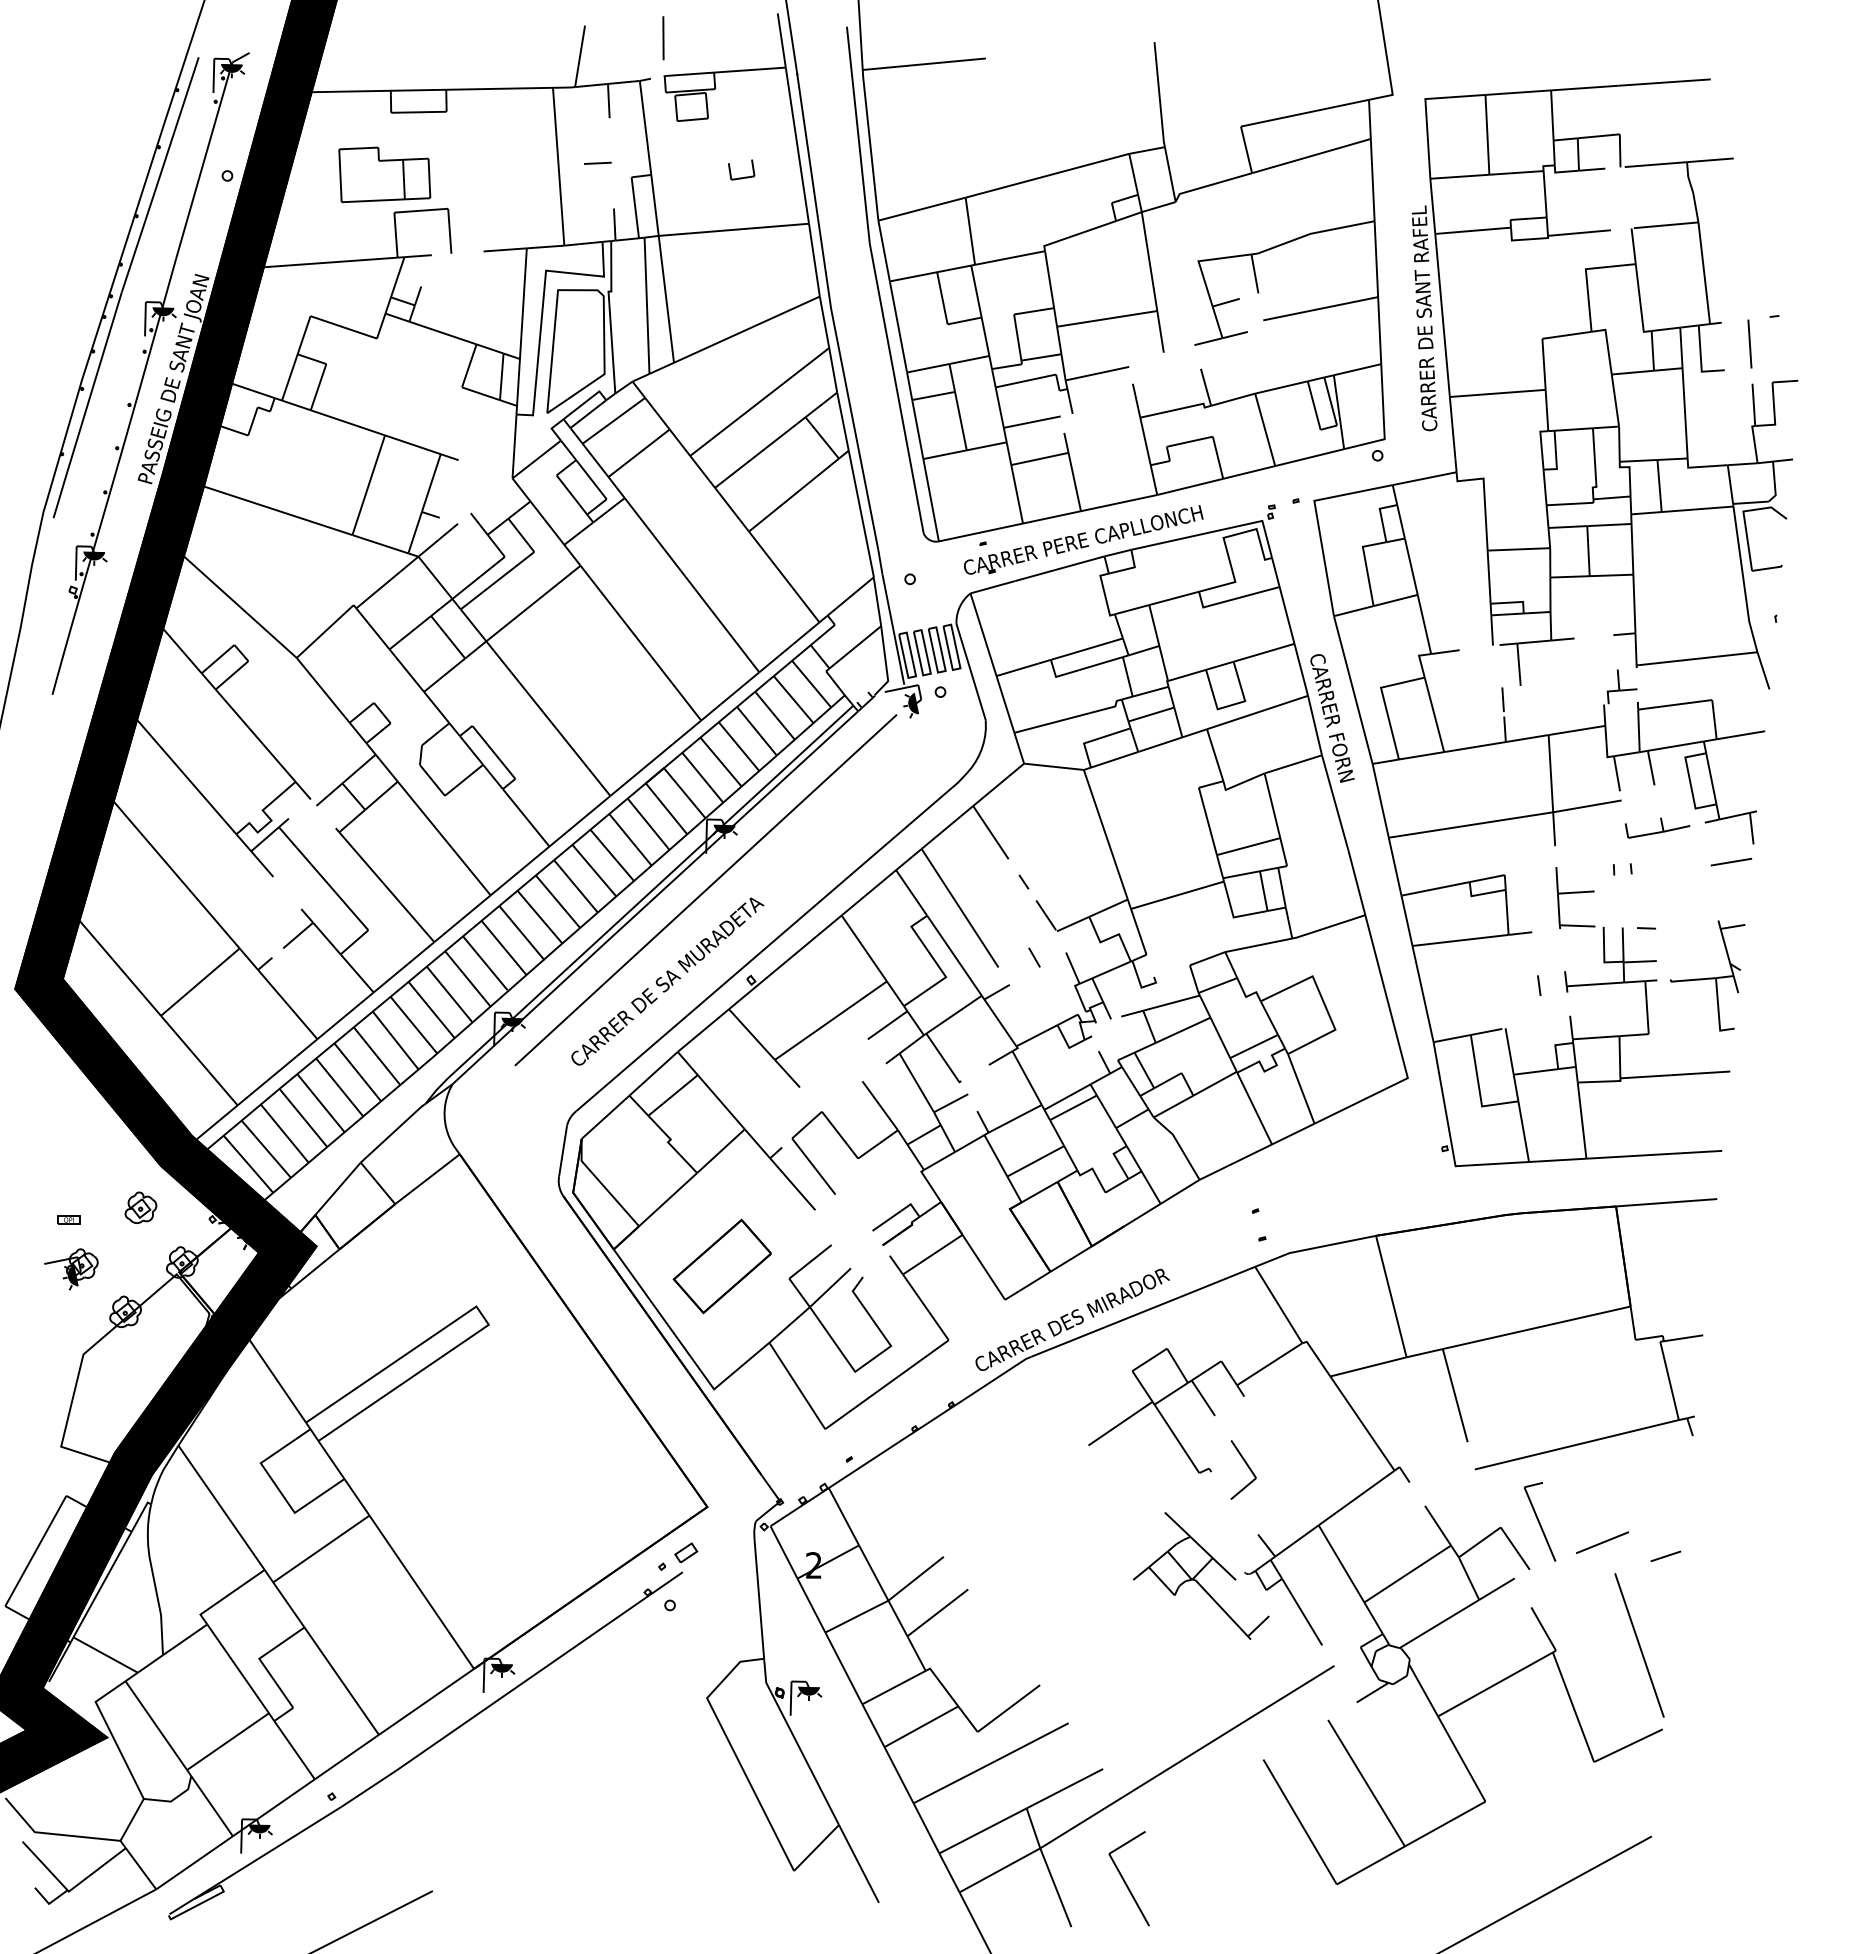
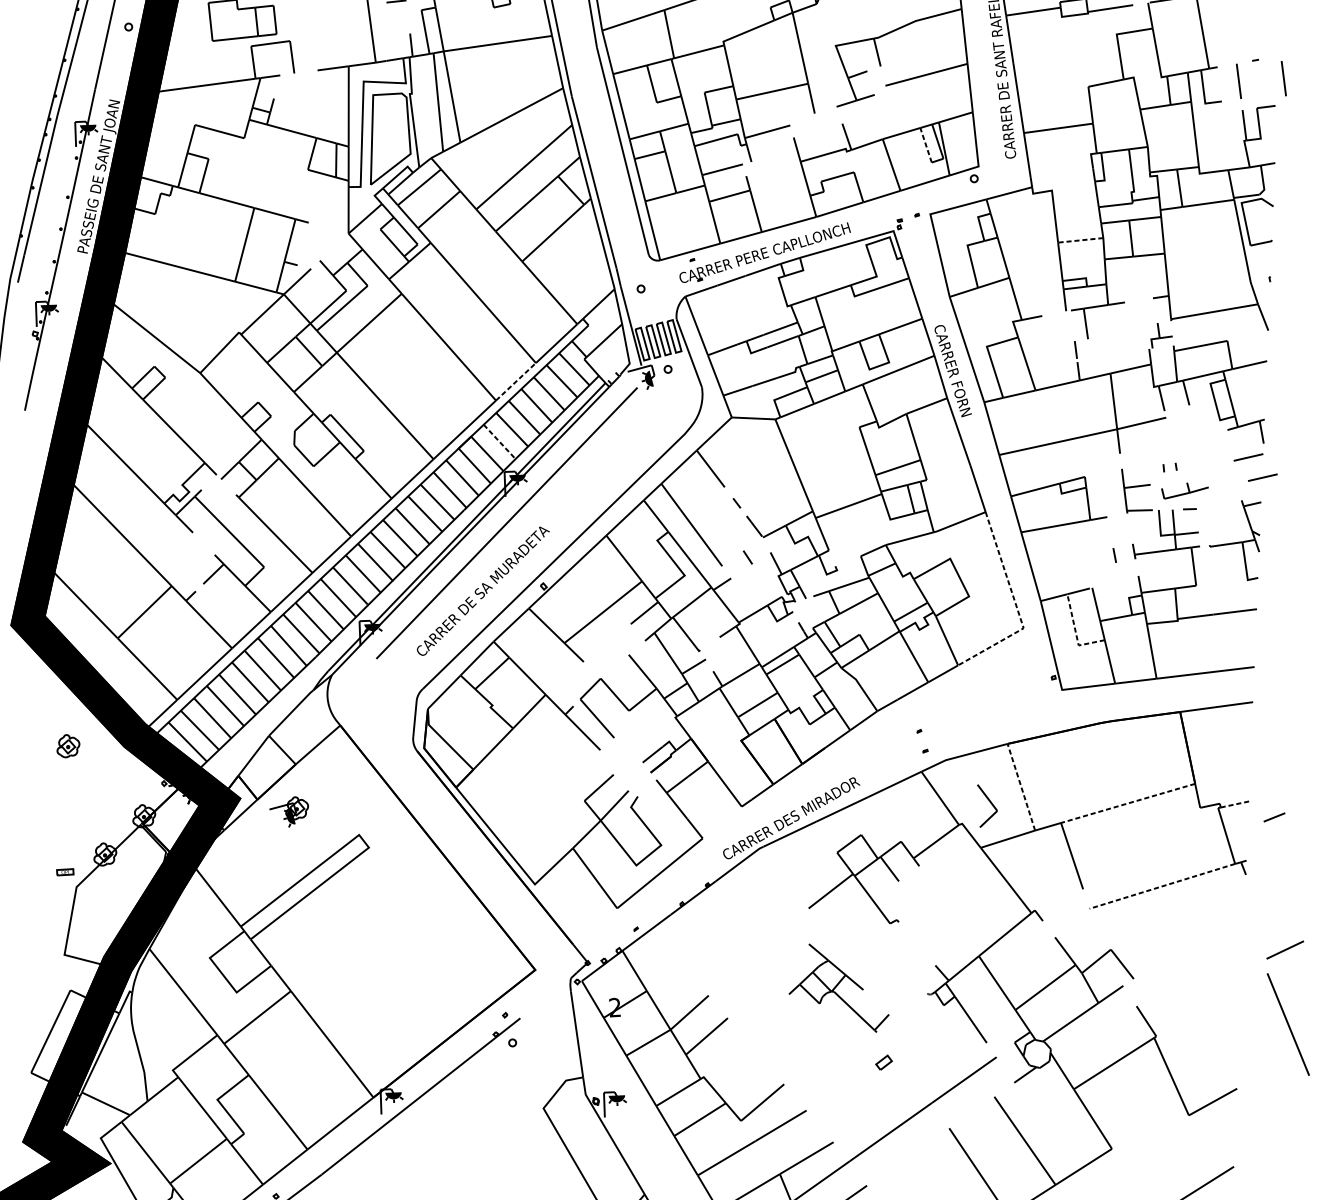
line: (1811, 343) -> (1283, 78), added
line: (1314, 405) -> (926, 145), solid -> dashed
line: (1518, 549) -> (1080, 240), solid -> dashed
line: (730, 696) -> (516, 381), solid -> dashed
line: (703, 778) -> (500, 442), solid -> dashed
part: (1657, 827) -> (1185, 489), moved
line: (1749, 890) -> (1262, 477), added
line: (1399, 1046) -> (1016, 605), solid -> dashed
line: (1479, 1088) -> (1076, 632), solid -> dashed
part: (140, 1207) -> (68, 745), moved
part: (68, 1219) -> (64, 871), moved
part: (721, 1266) -> (534, 795), removed
part: (71, 1269) -> (289, 812), moved
line: (1391, 1296) -> (1021, 787), solid -> dashed
line: (1536, 1327) -> (1127, 803), solid -> dashed
line: (1683, 1338) -> (1234, 804), solid -> dashed
line: (1576, 1444) -> (1162, 886), solid -> dashed
part: (1243, 1469) -> (987, 805), moved
part: (1539, 1521) -> (1138, 943), removed
line: (1602, 1542) -> (1285, 949), moved
part: (686, 1552) -> (884, 1062), moved
line: (1665, 1556) -> (1274, 817), moved
part: (1201, 1575) -> (838, 988), moved
line: (1639, 1645) -> (1288, 1024), moved

